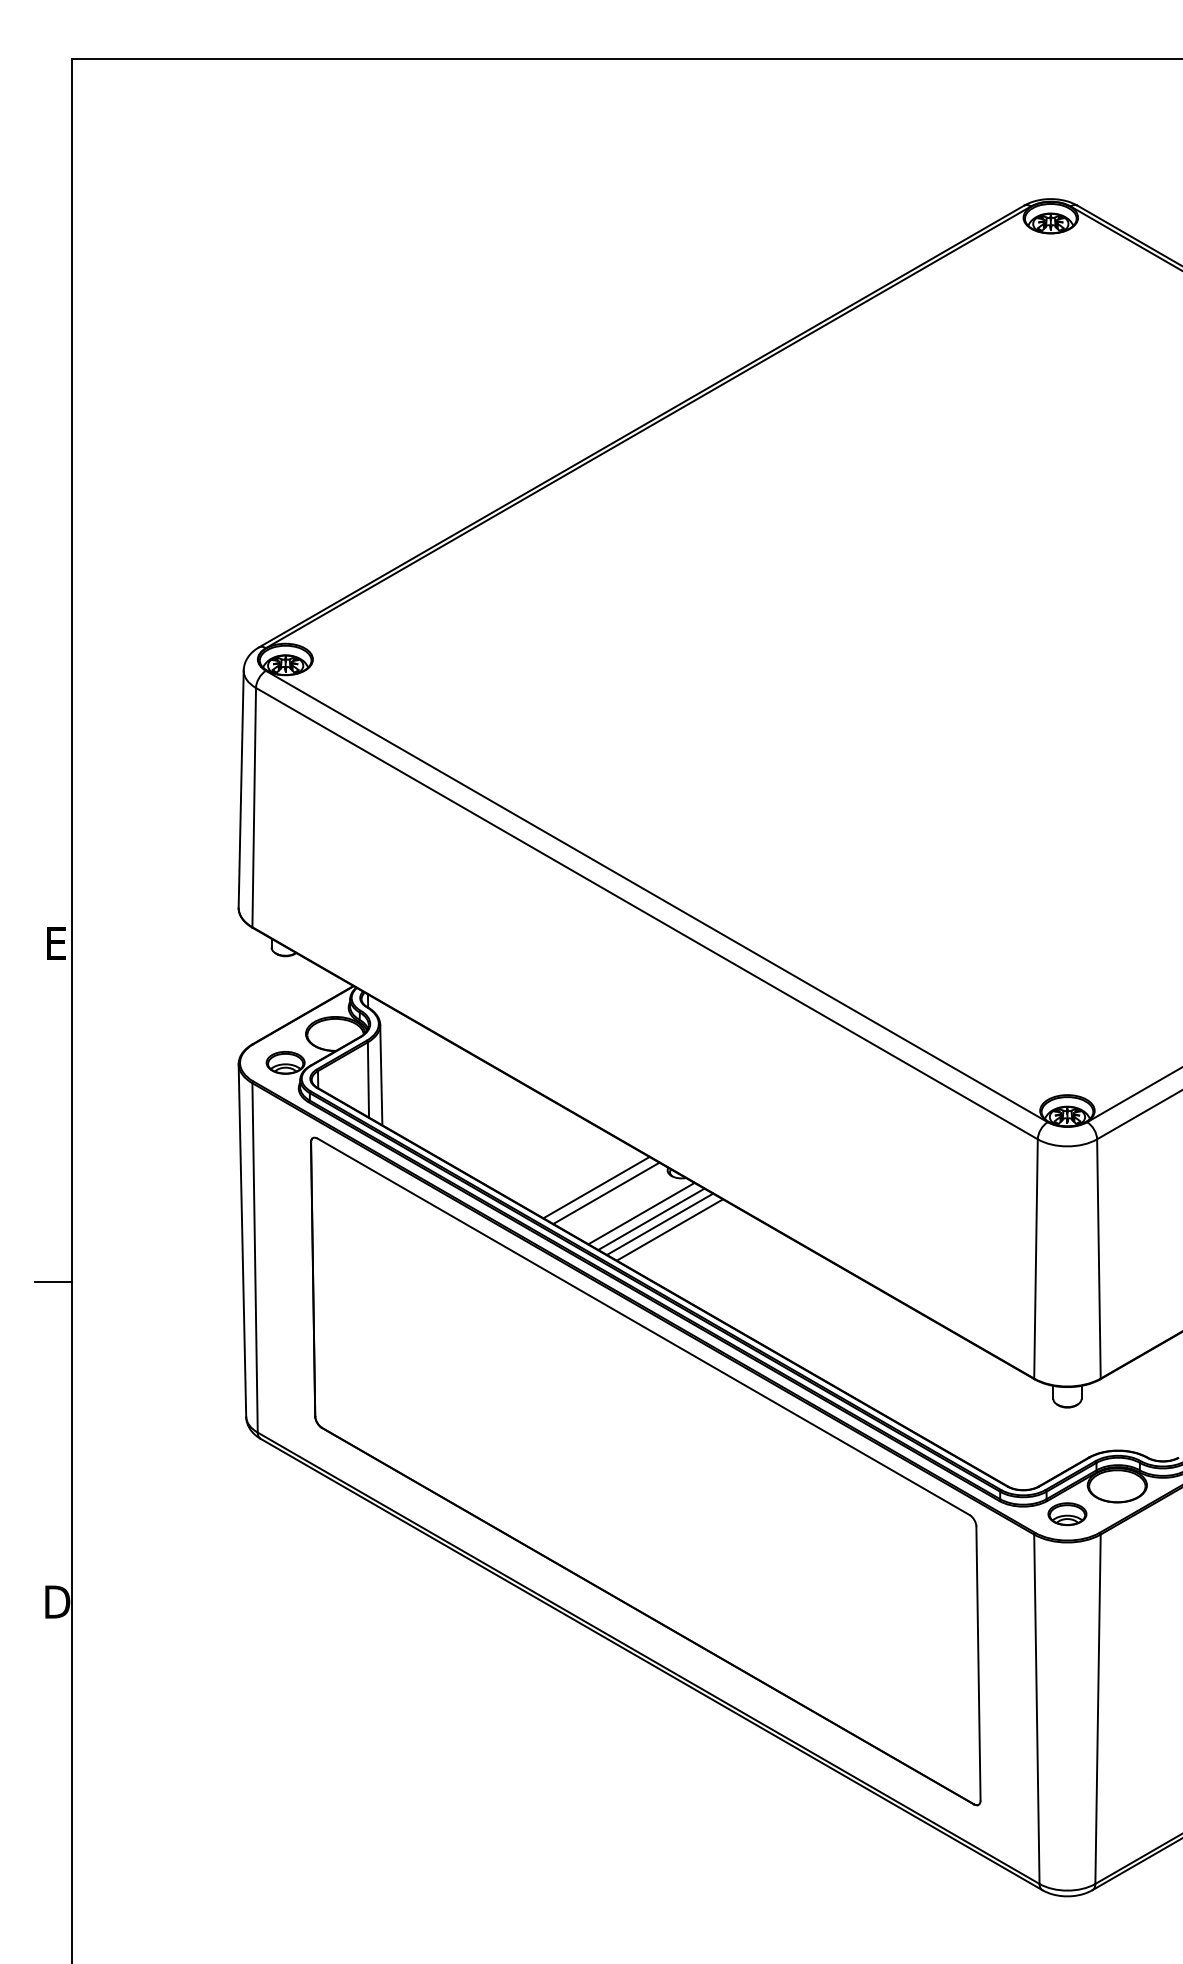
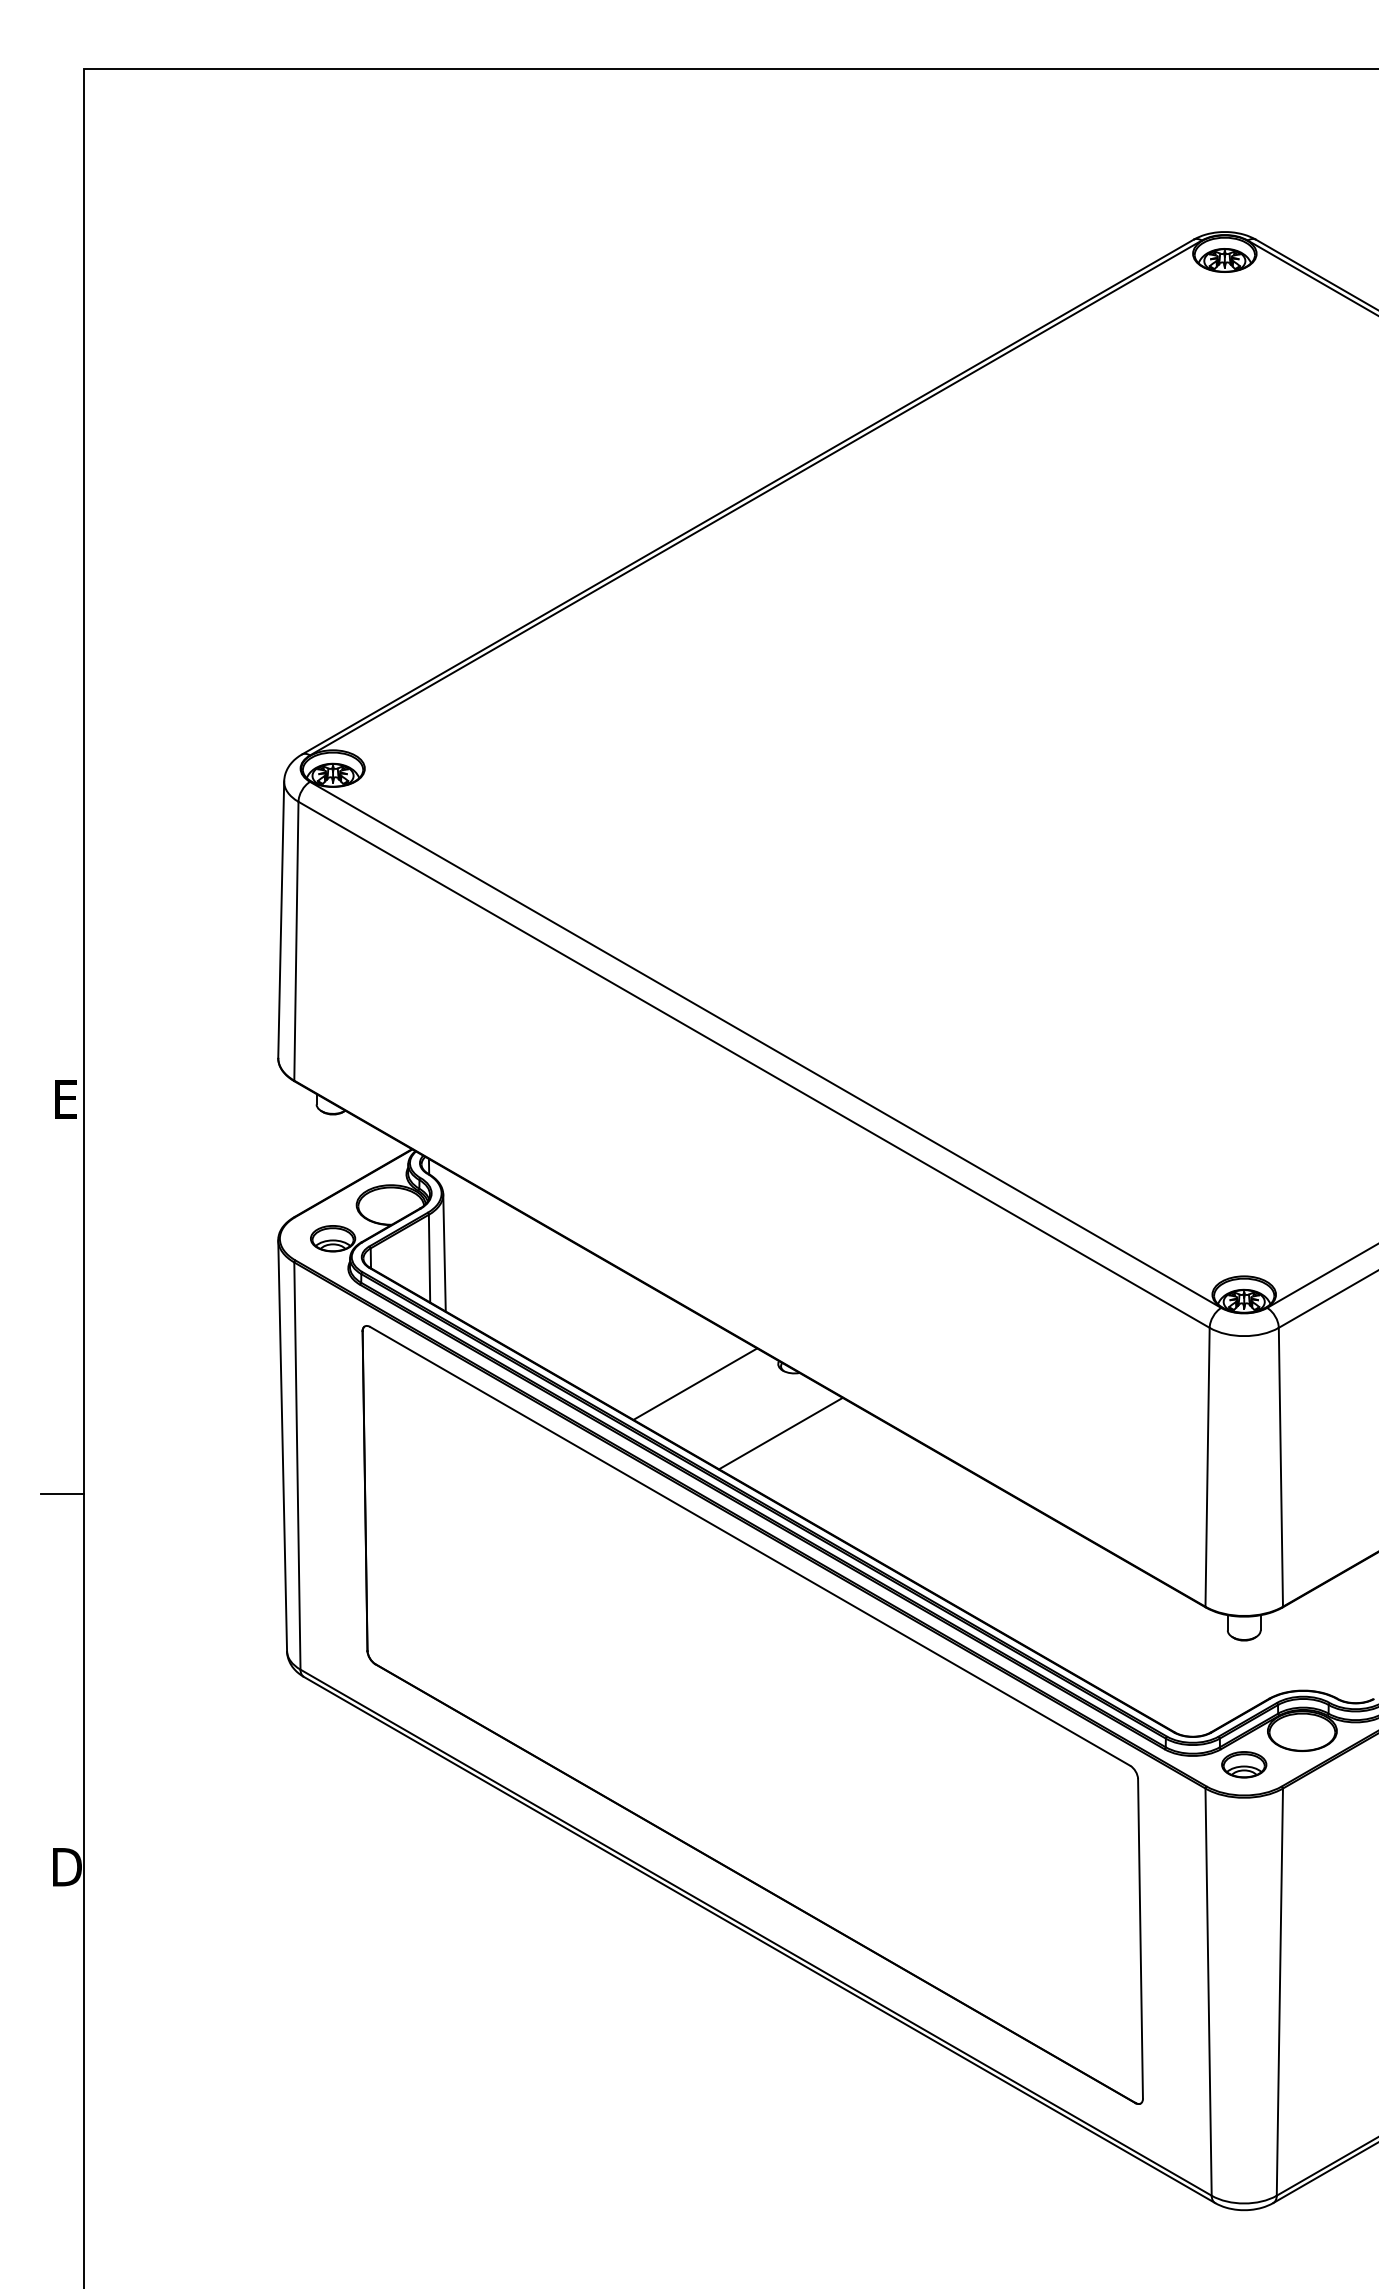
line: (606, 1193) -> (706, 1390), removed
line: (641, 1213) -> (747, 1414), removed
line: (651, 1218) -> (759, 1420), removed
line: (660, 1223) -> (769, 1426), removed

